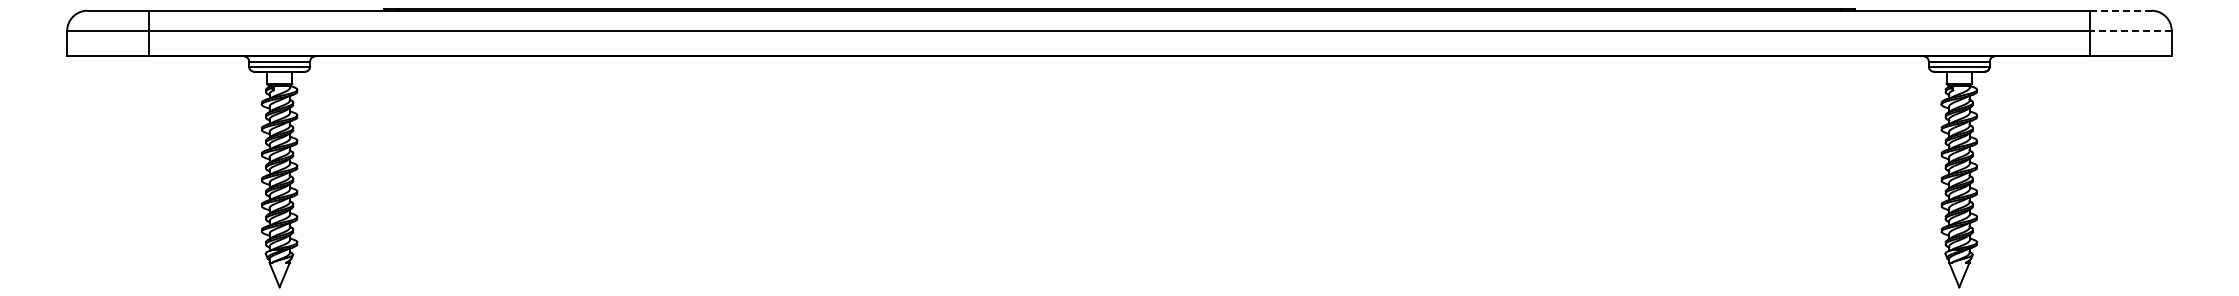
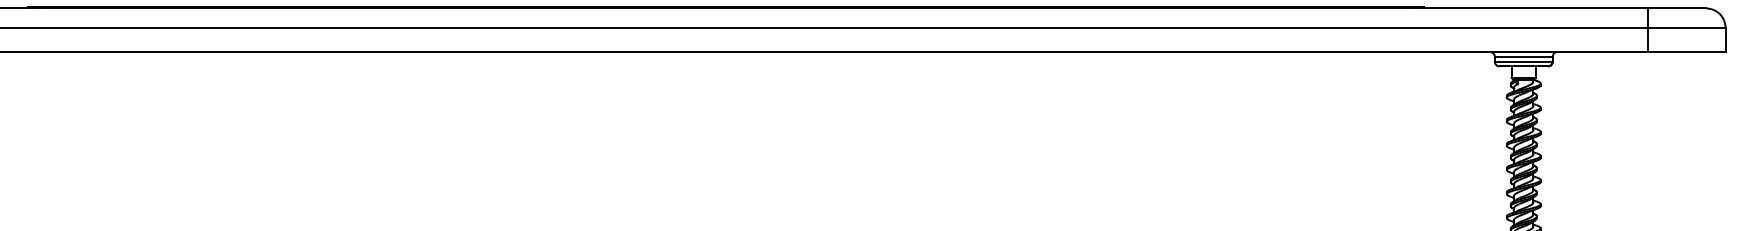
line: (2120, 10) -> (1676, 8), dashed -> solid
line: (2131, 31) -> (1687, 28), dashed -> solid

